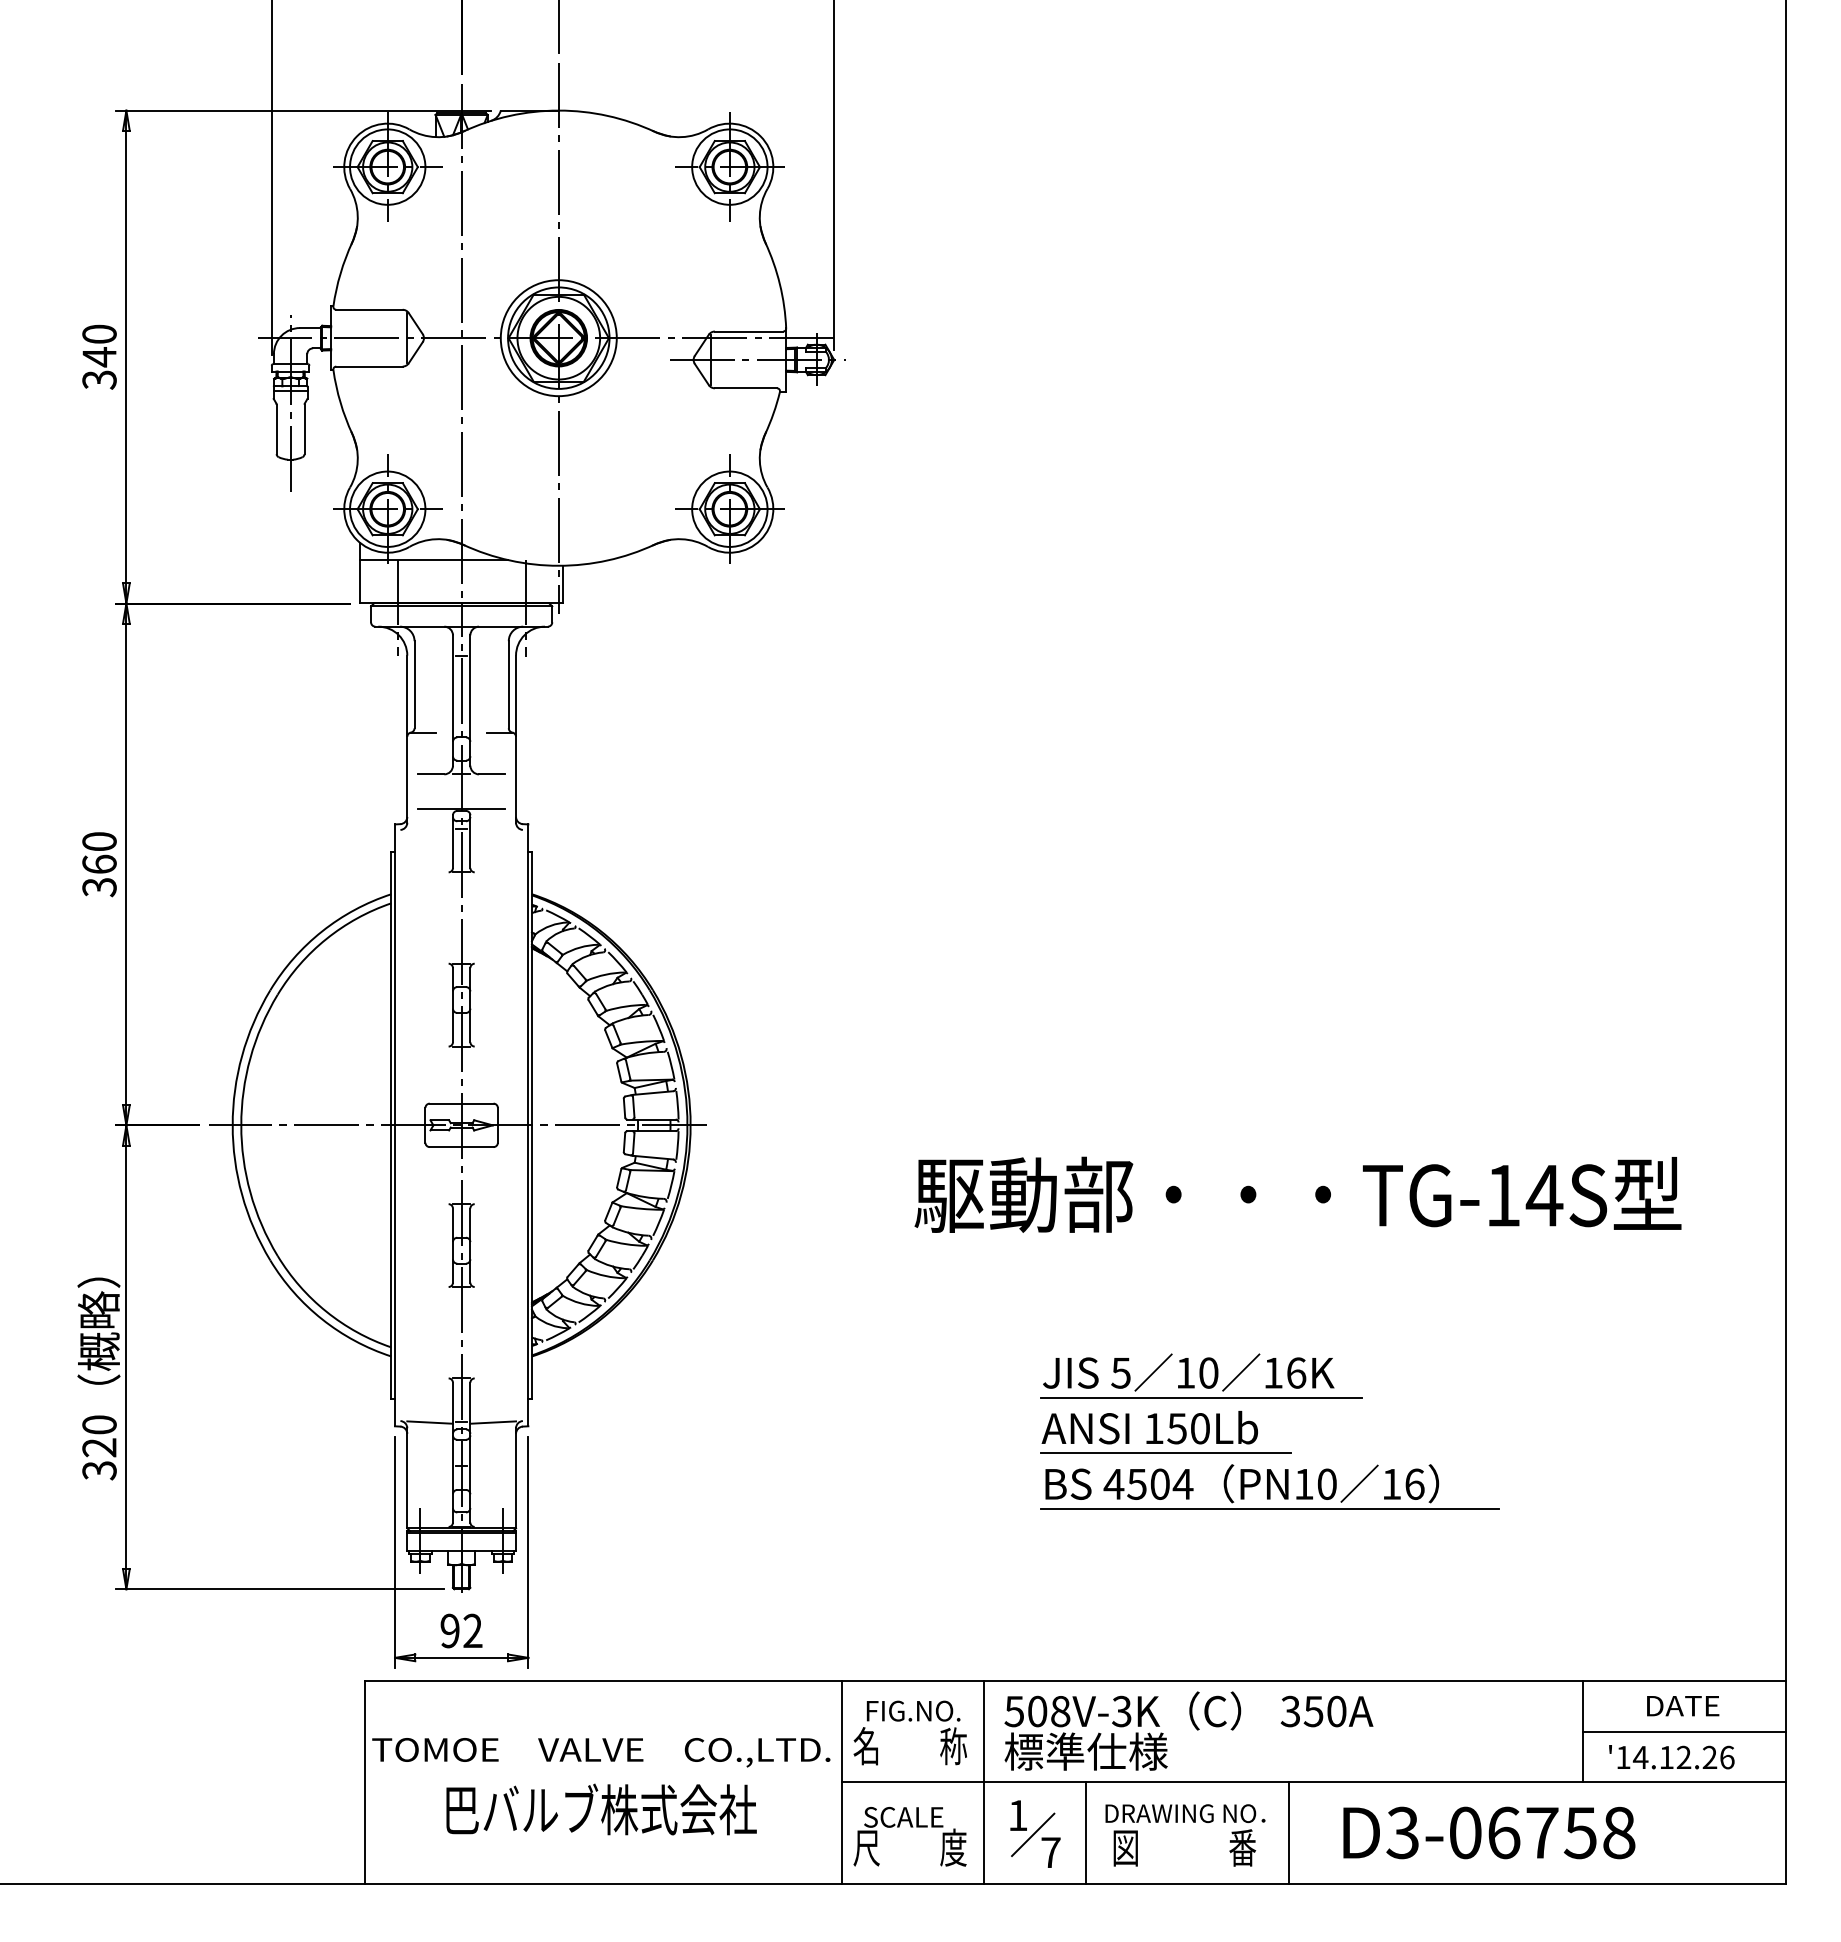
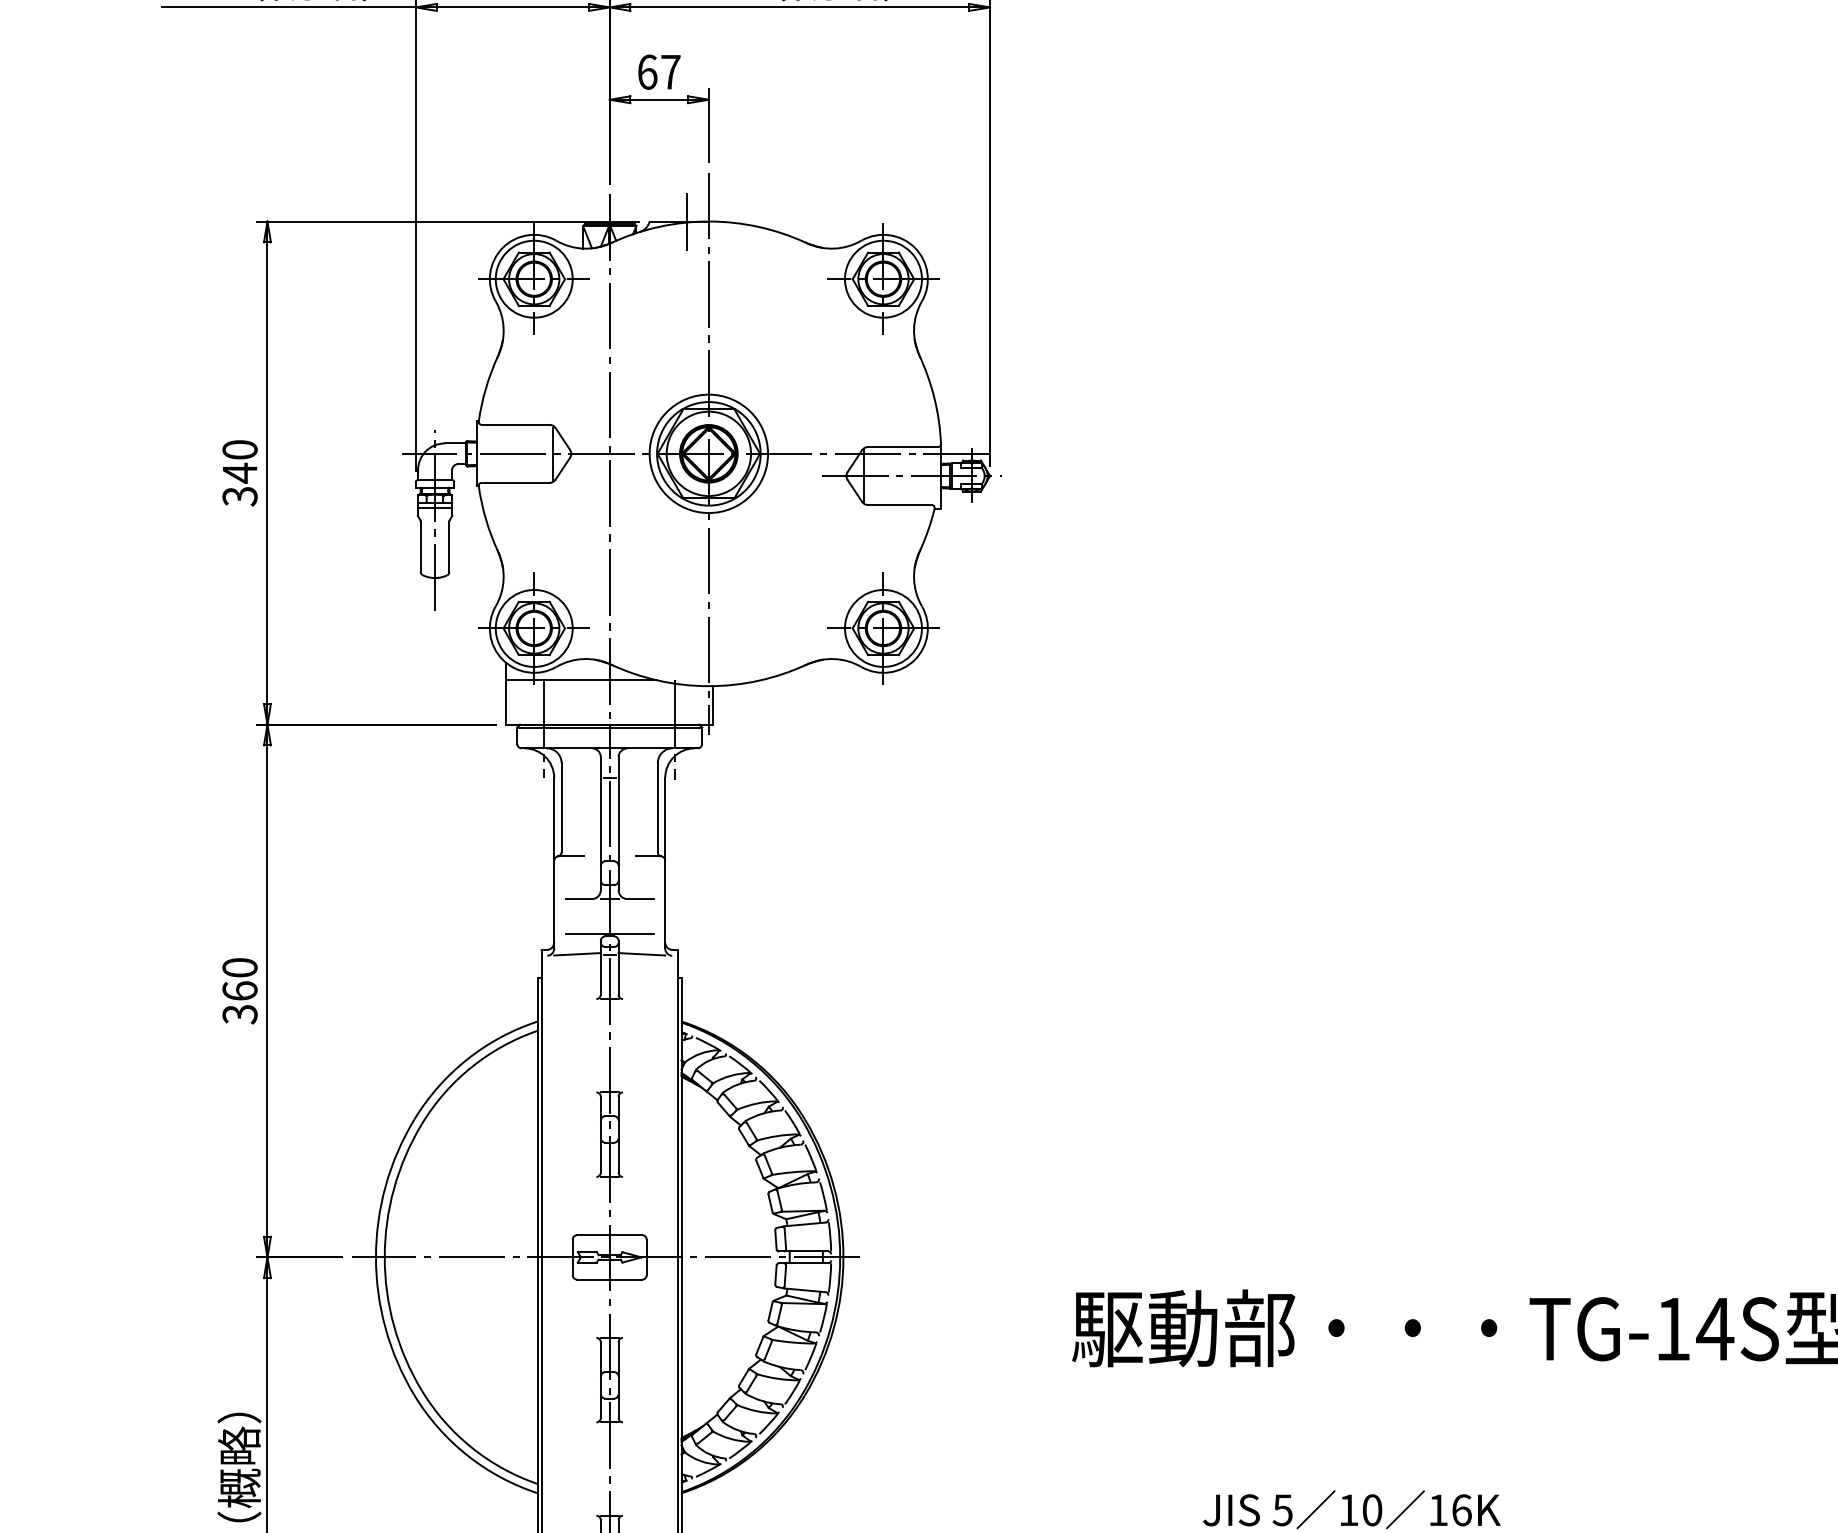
line: (537, 110) -> (687, 221), added
line: (429, 828) -> (576, 954), added
line: (493, 828) -> (642, 954), added

